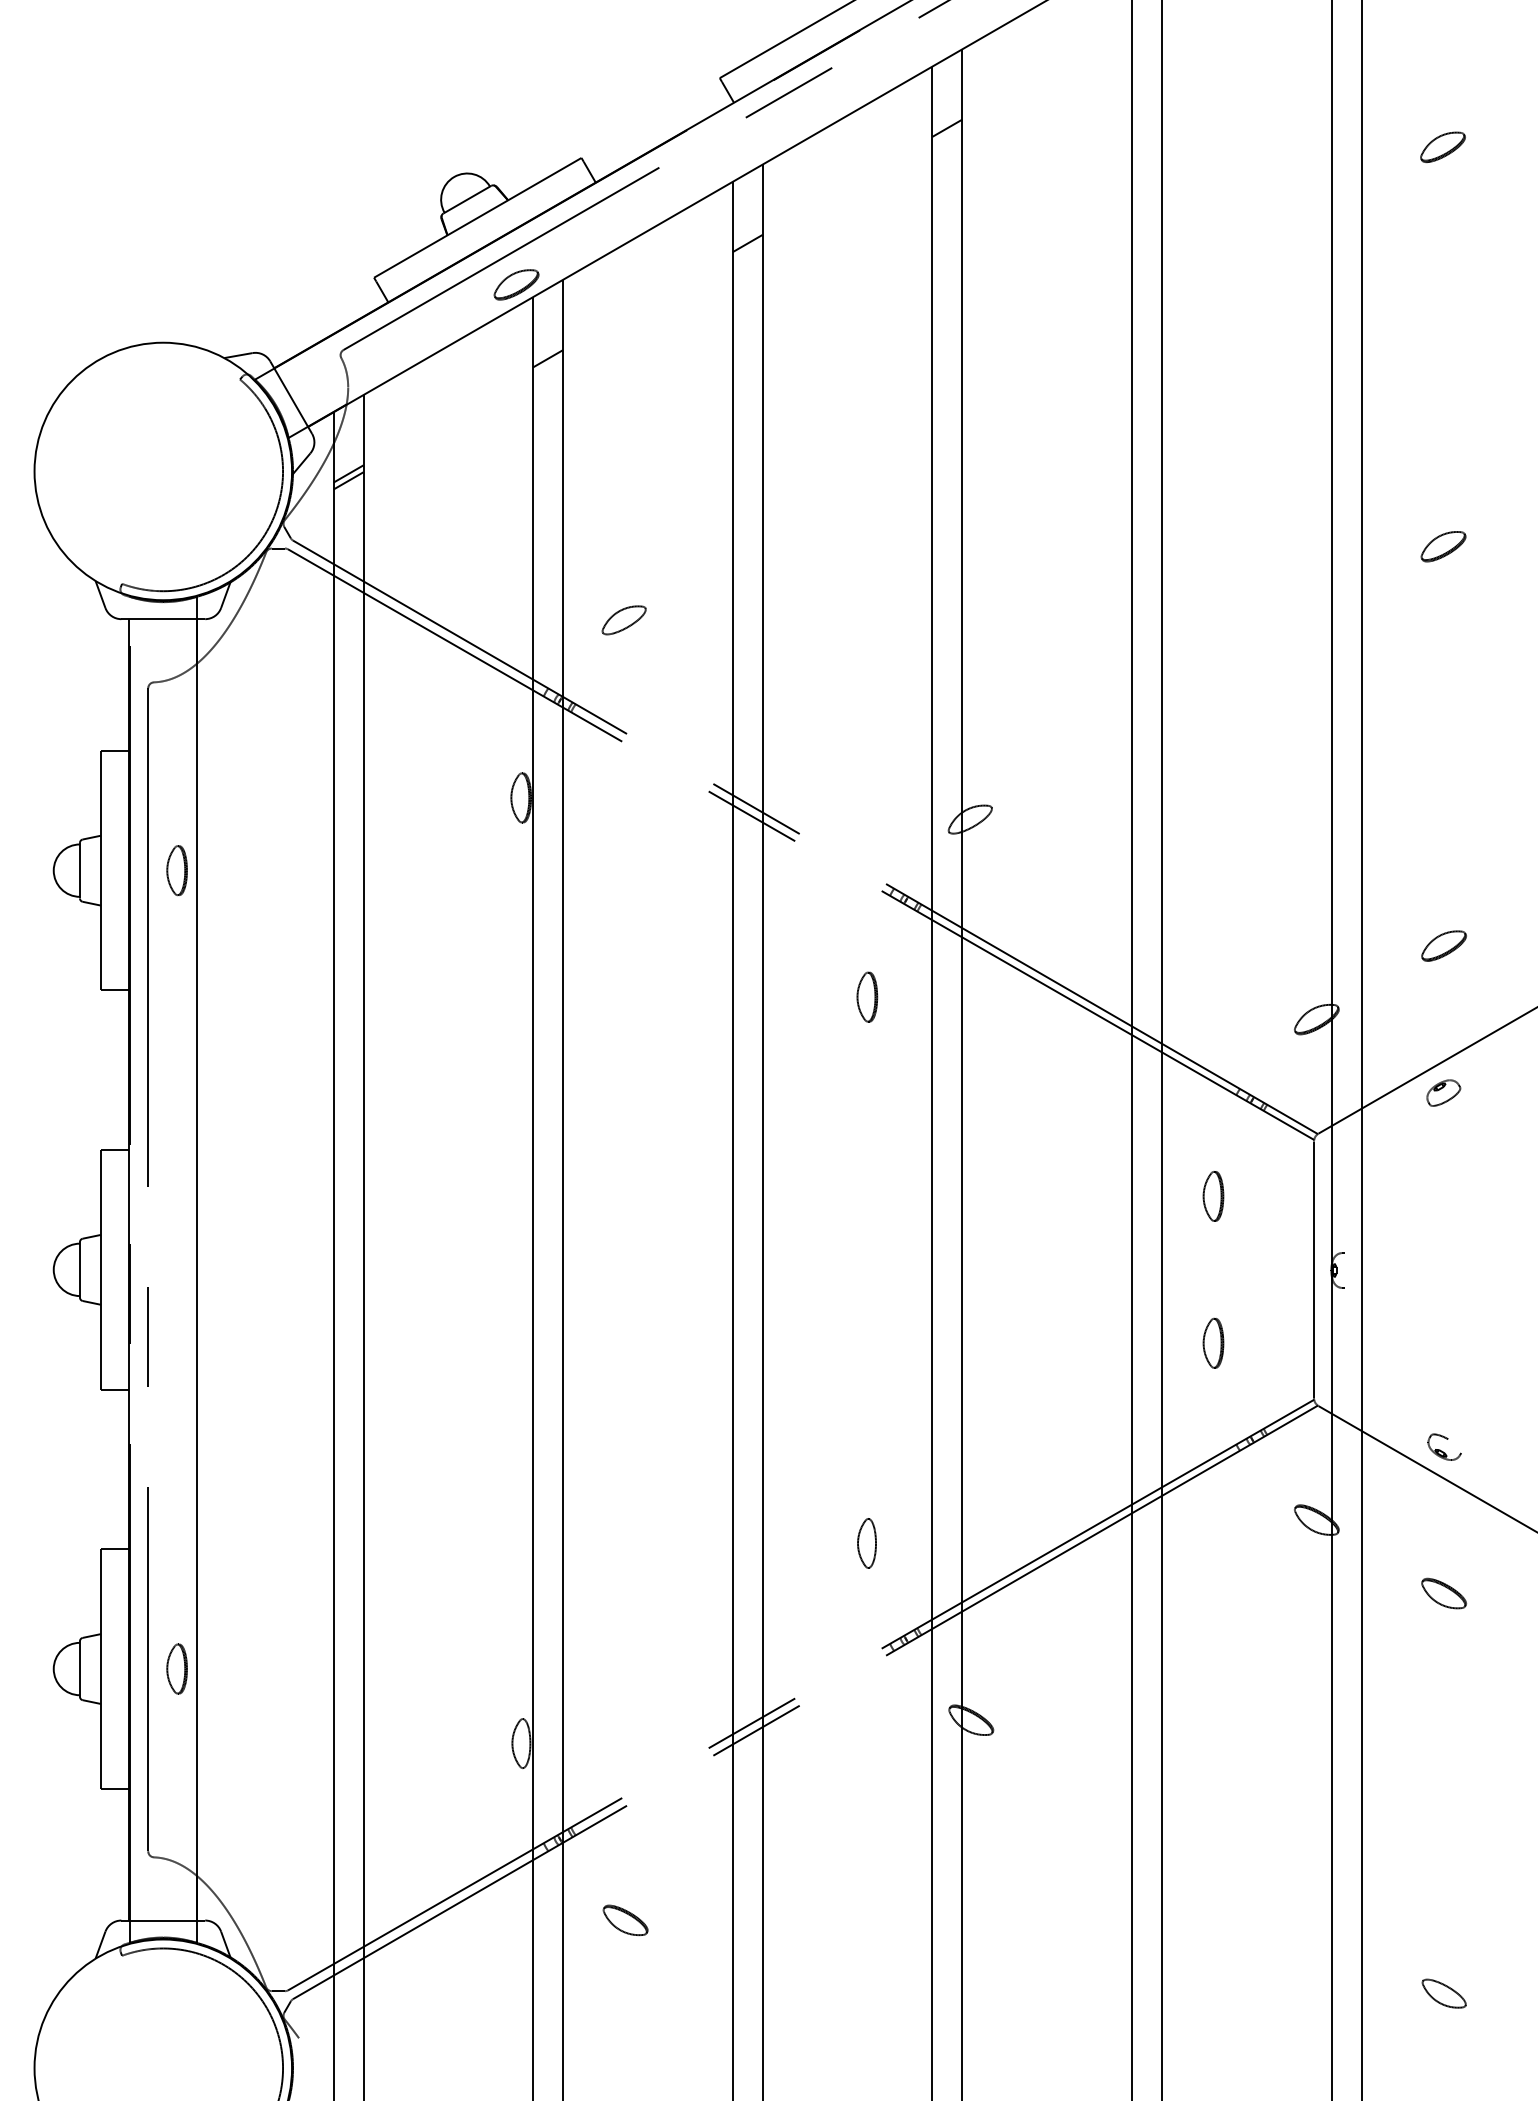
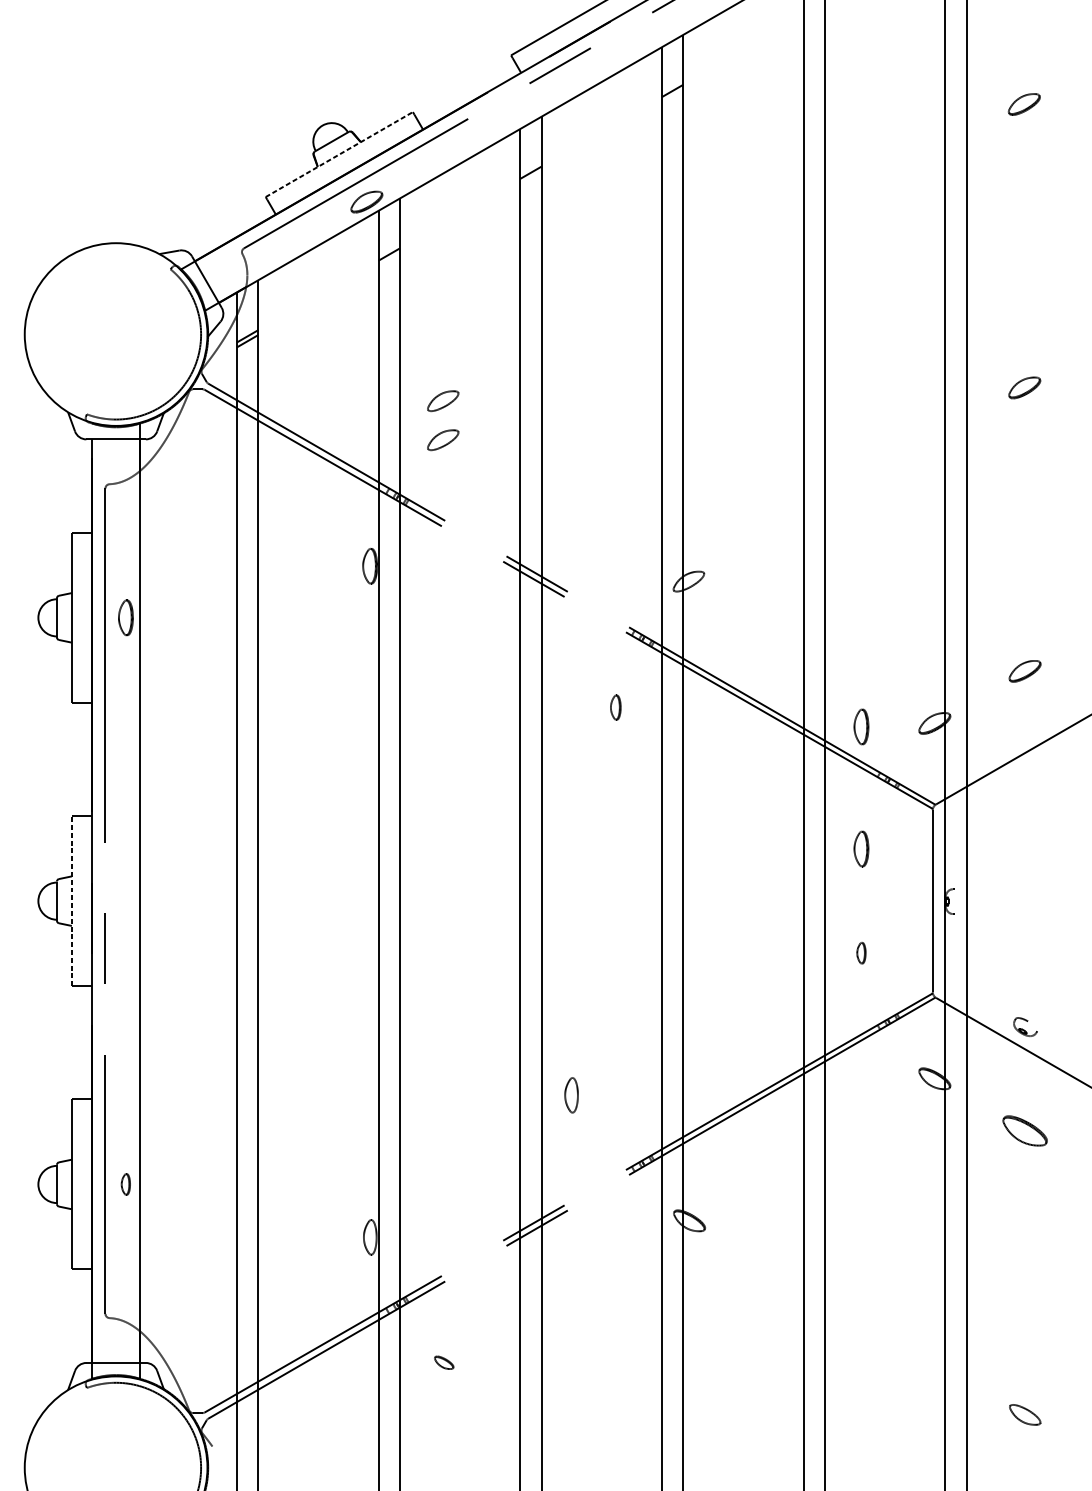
line: (477, 217) -> (339, 154), solid -> dashed
part: (623, 565) -> (442, 401), added
part: (867, 996) -> (615, 707), size x0.7
part: (1213, 1024) -> (861, 727), added
part: (1443, 1092) -> (1024, 775), removed
line: (100, 1269) -> (71, 900), solid -> dashed
part: (1213, 1342) -> (861, 952), size x0.6
part: (866, 1543) -> (571, 1095), moved
part: (1443, 1593) -> (1024, 1130), size x1.4
part: (176, 1668) -> (125, 1184), size x0.6
part: (625, 1919) -> (444, 1362), size x0.6

